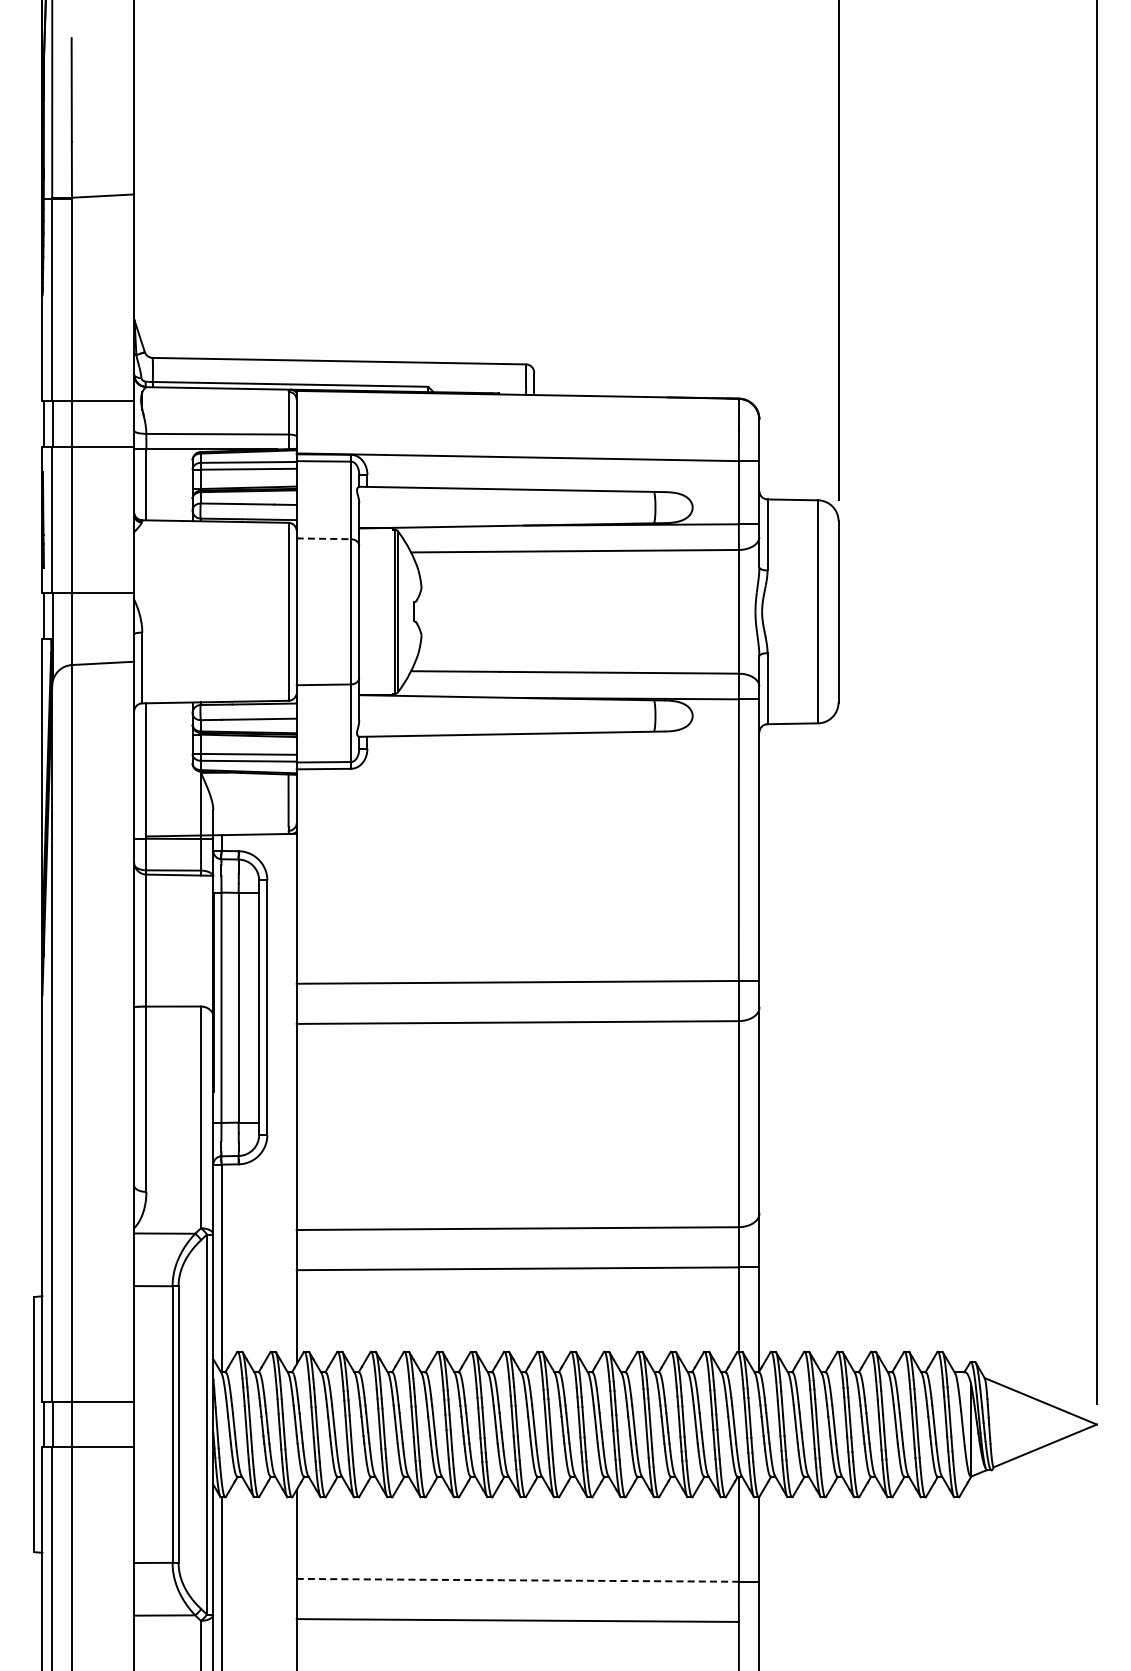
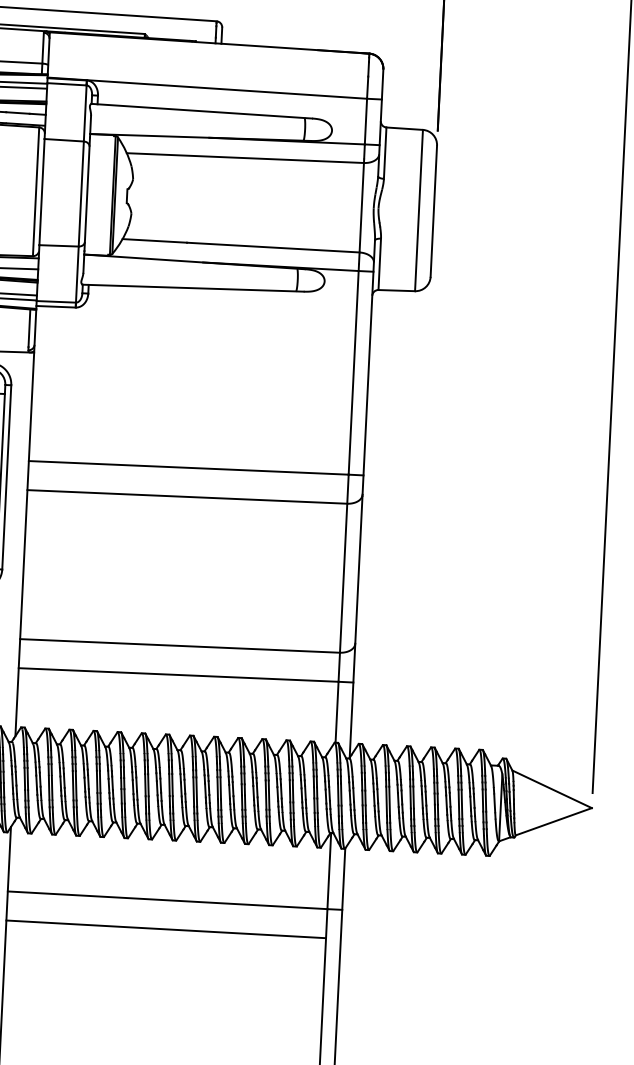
line: (324, 538) -> (64, 140), dashed -> solid
line: (518, 1580) -> (168, 900), dashed -> solid

